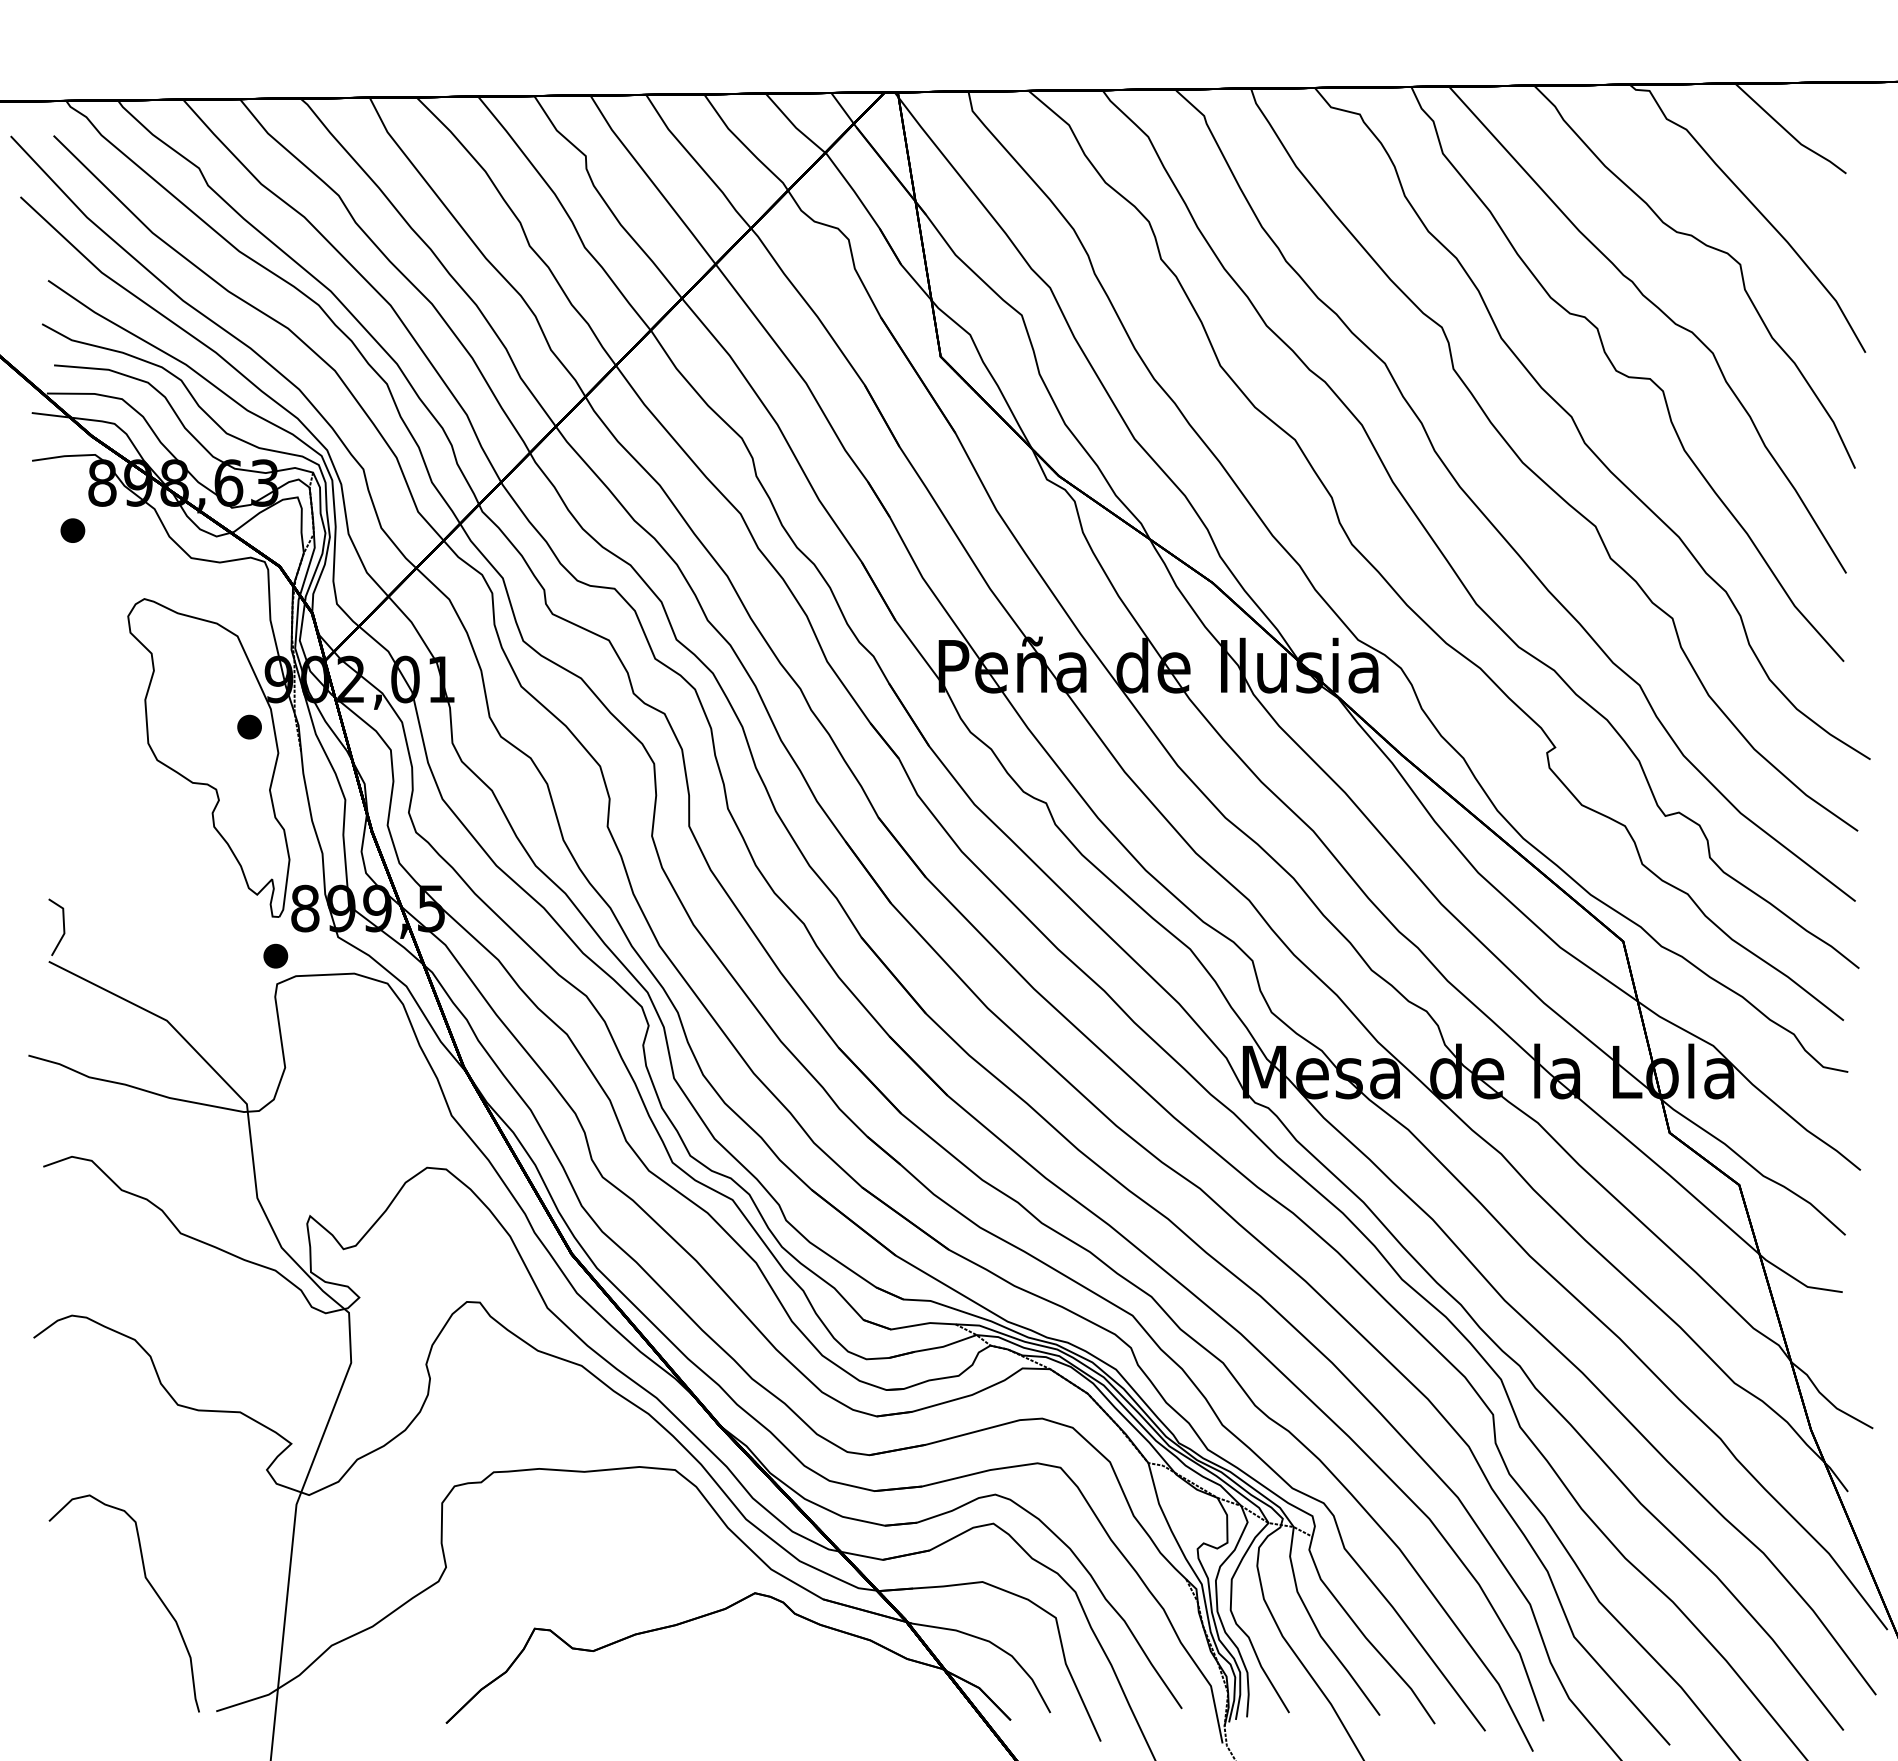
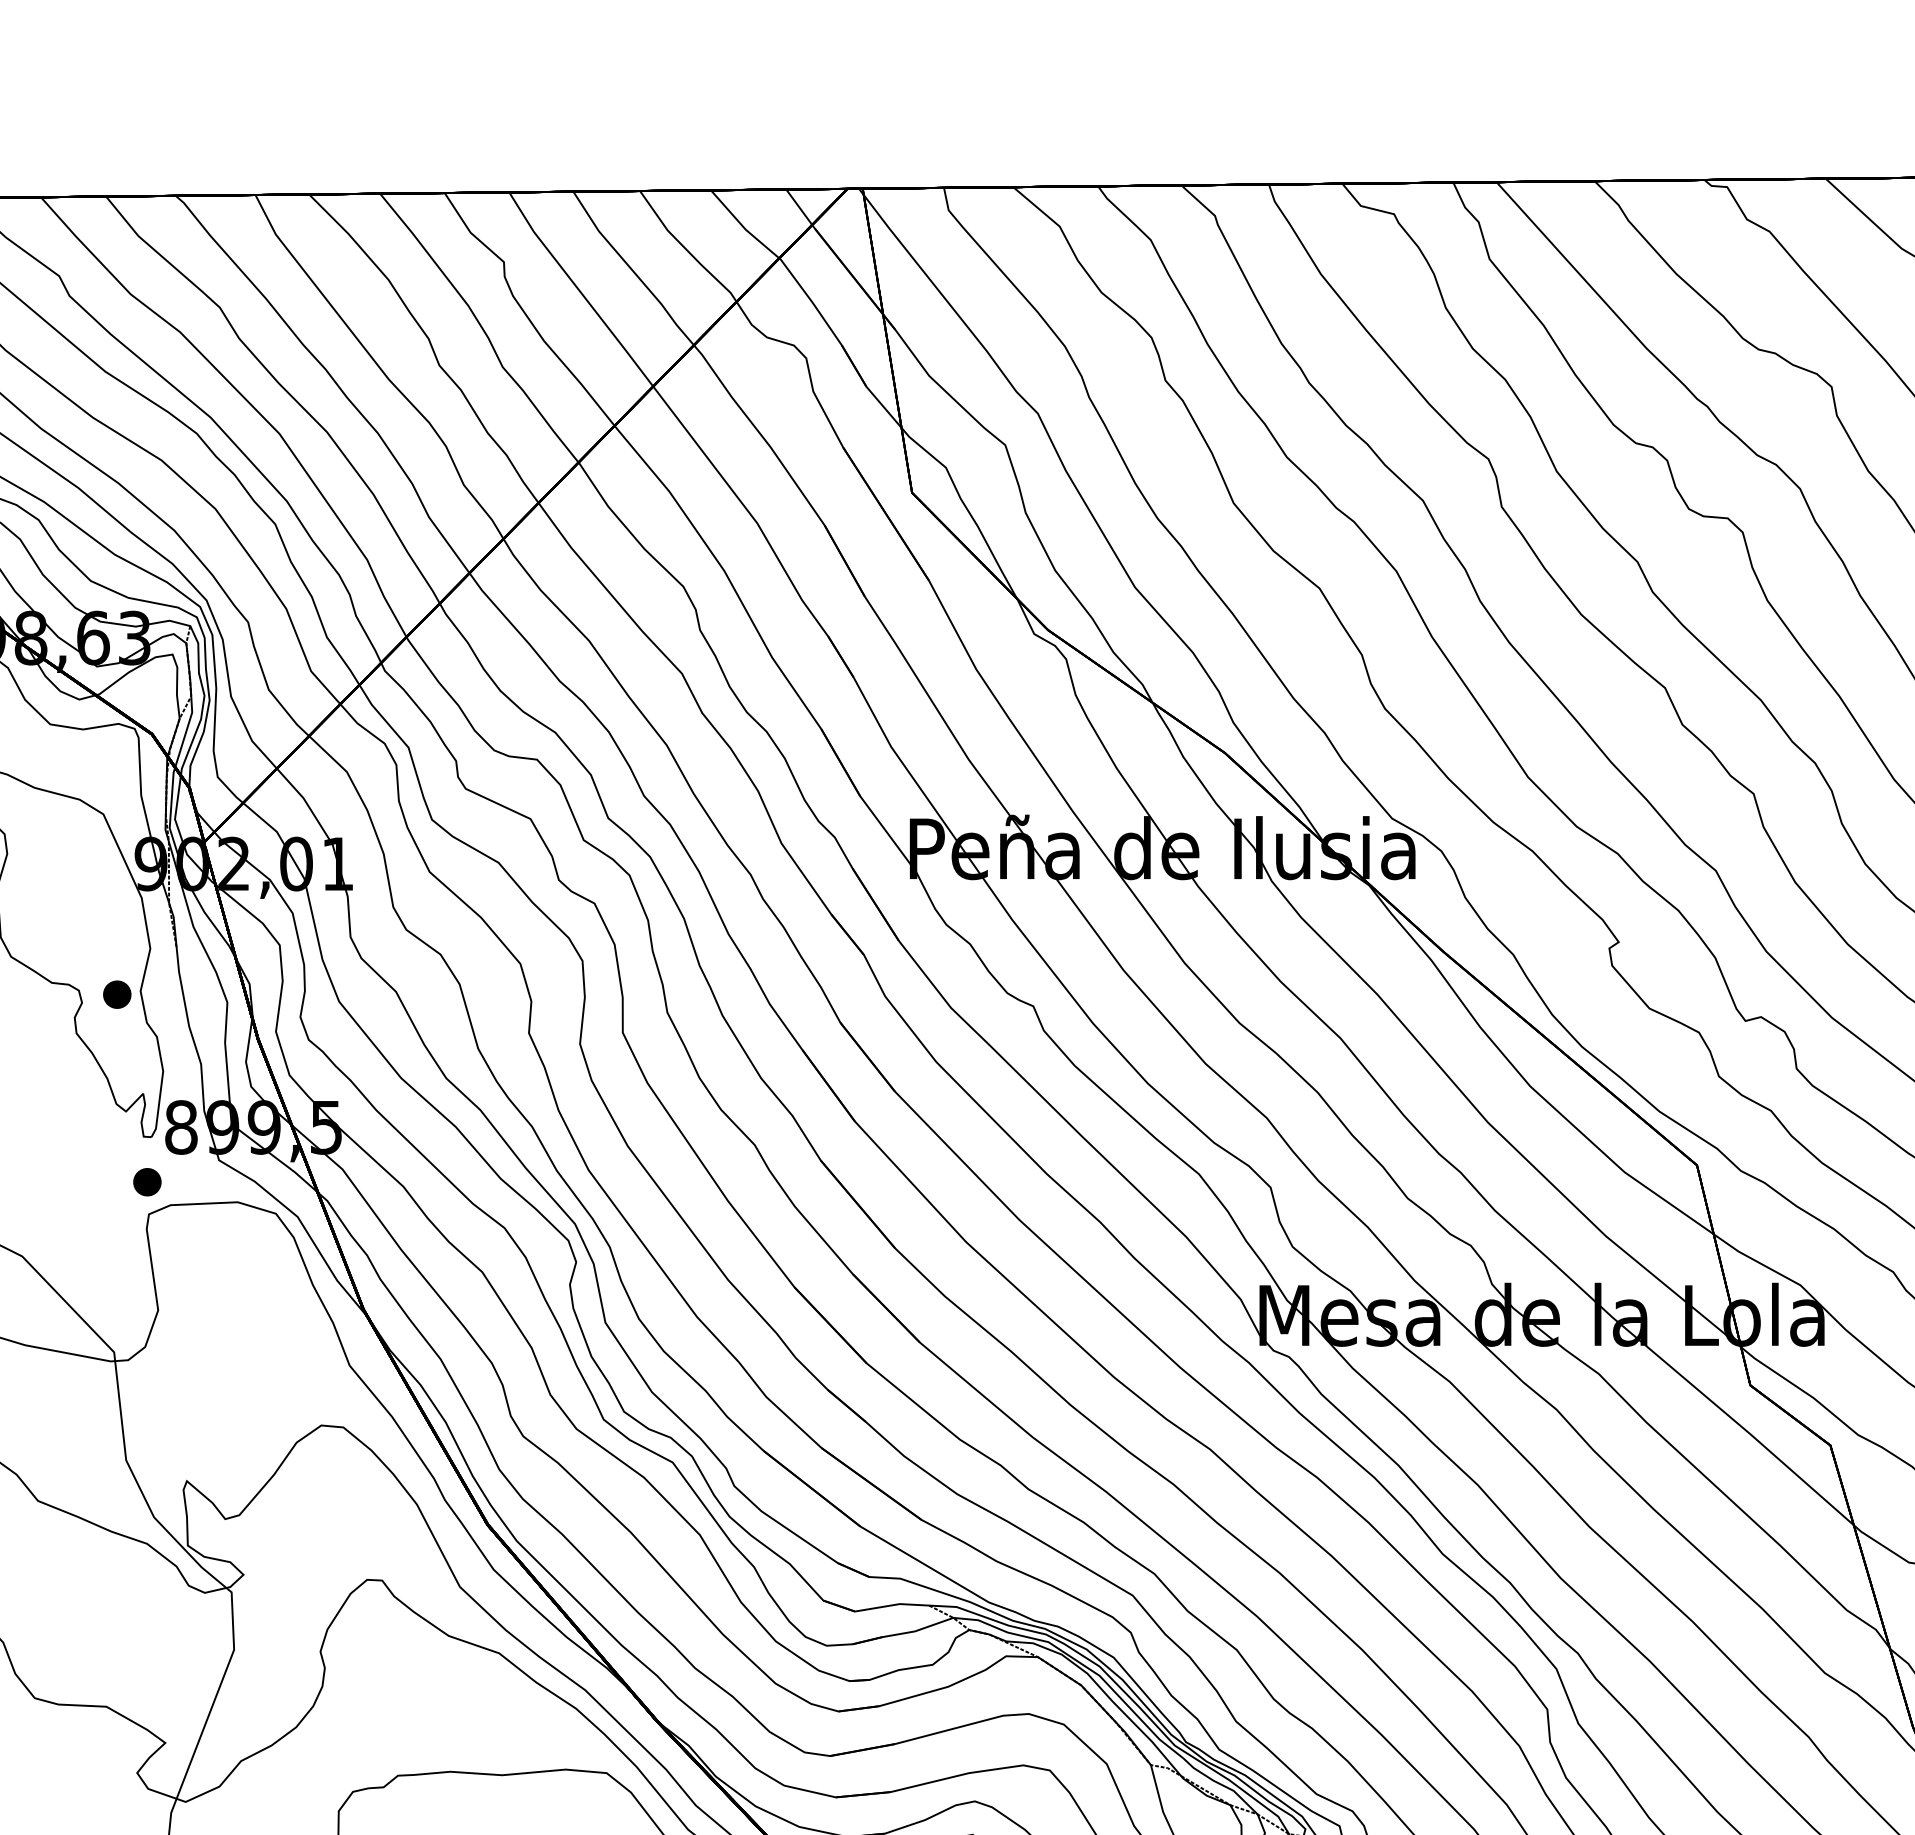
part: (249, 726) -> (117, 993), moved

